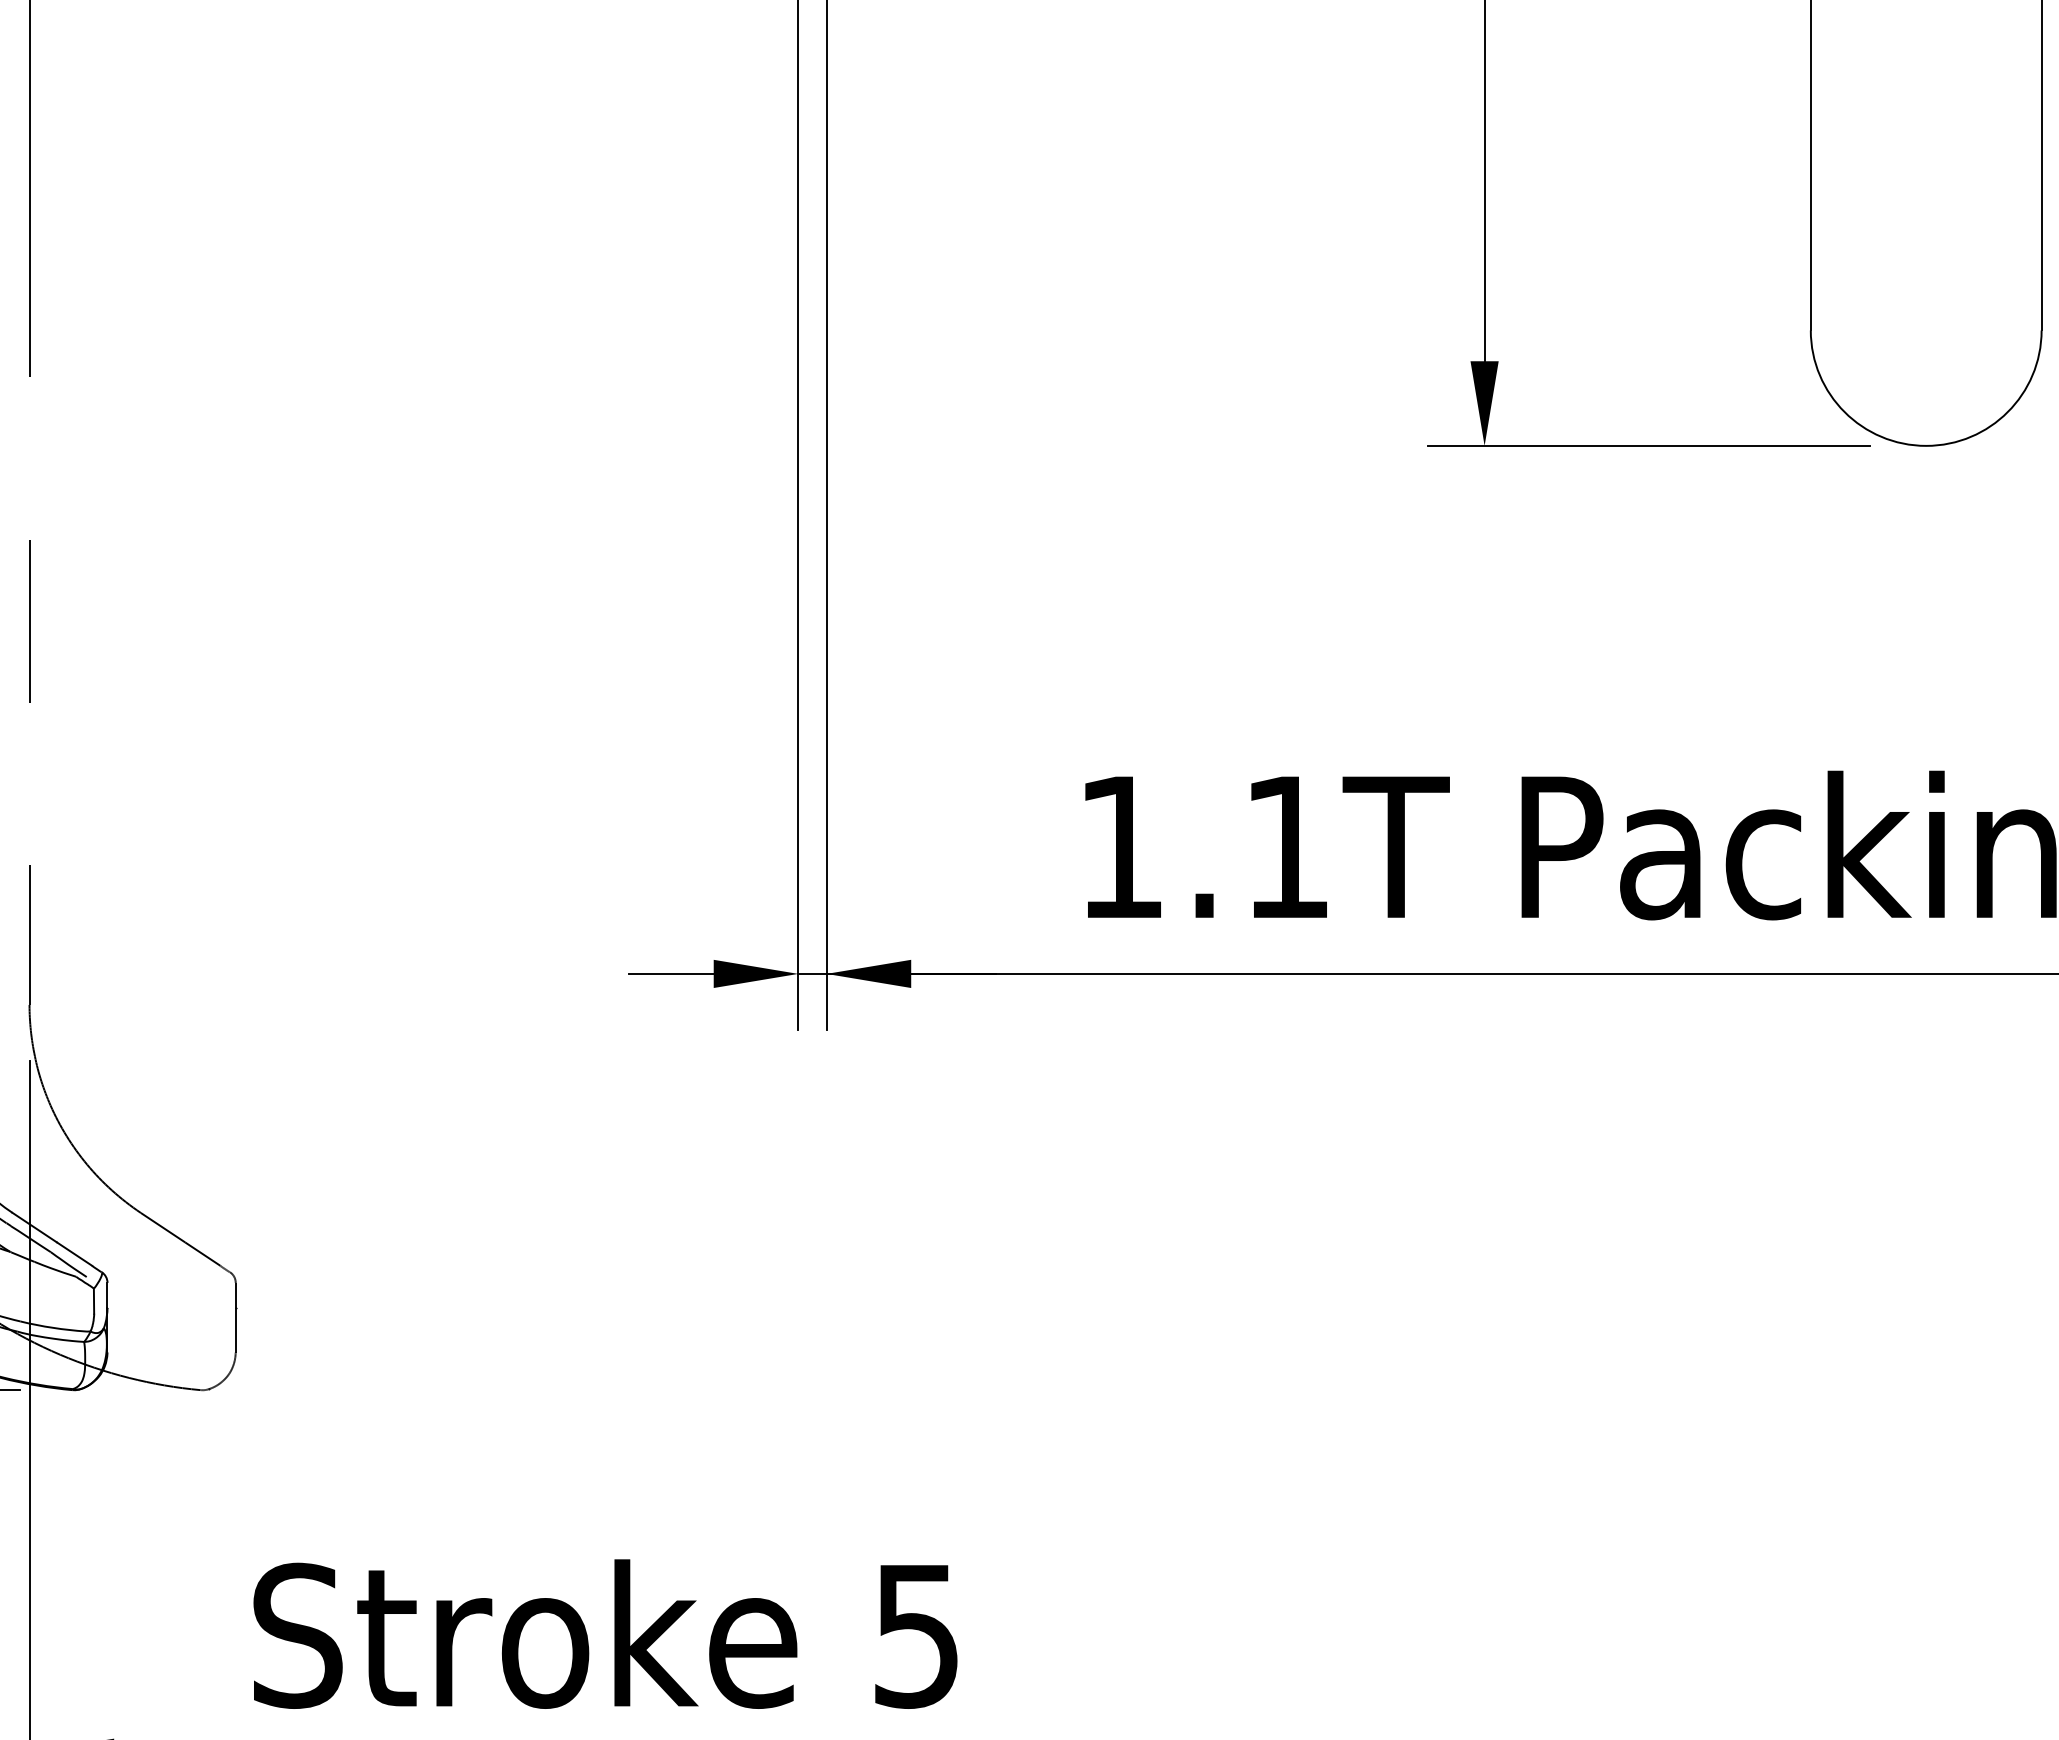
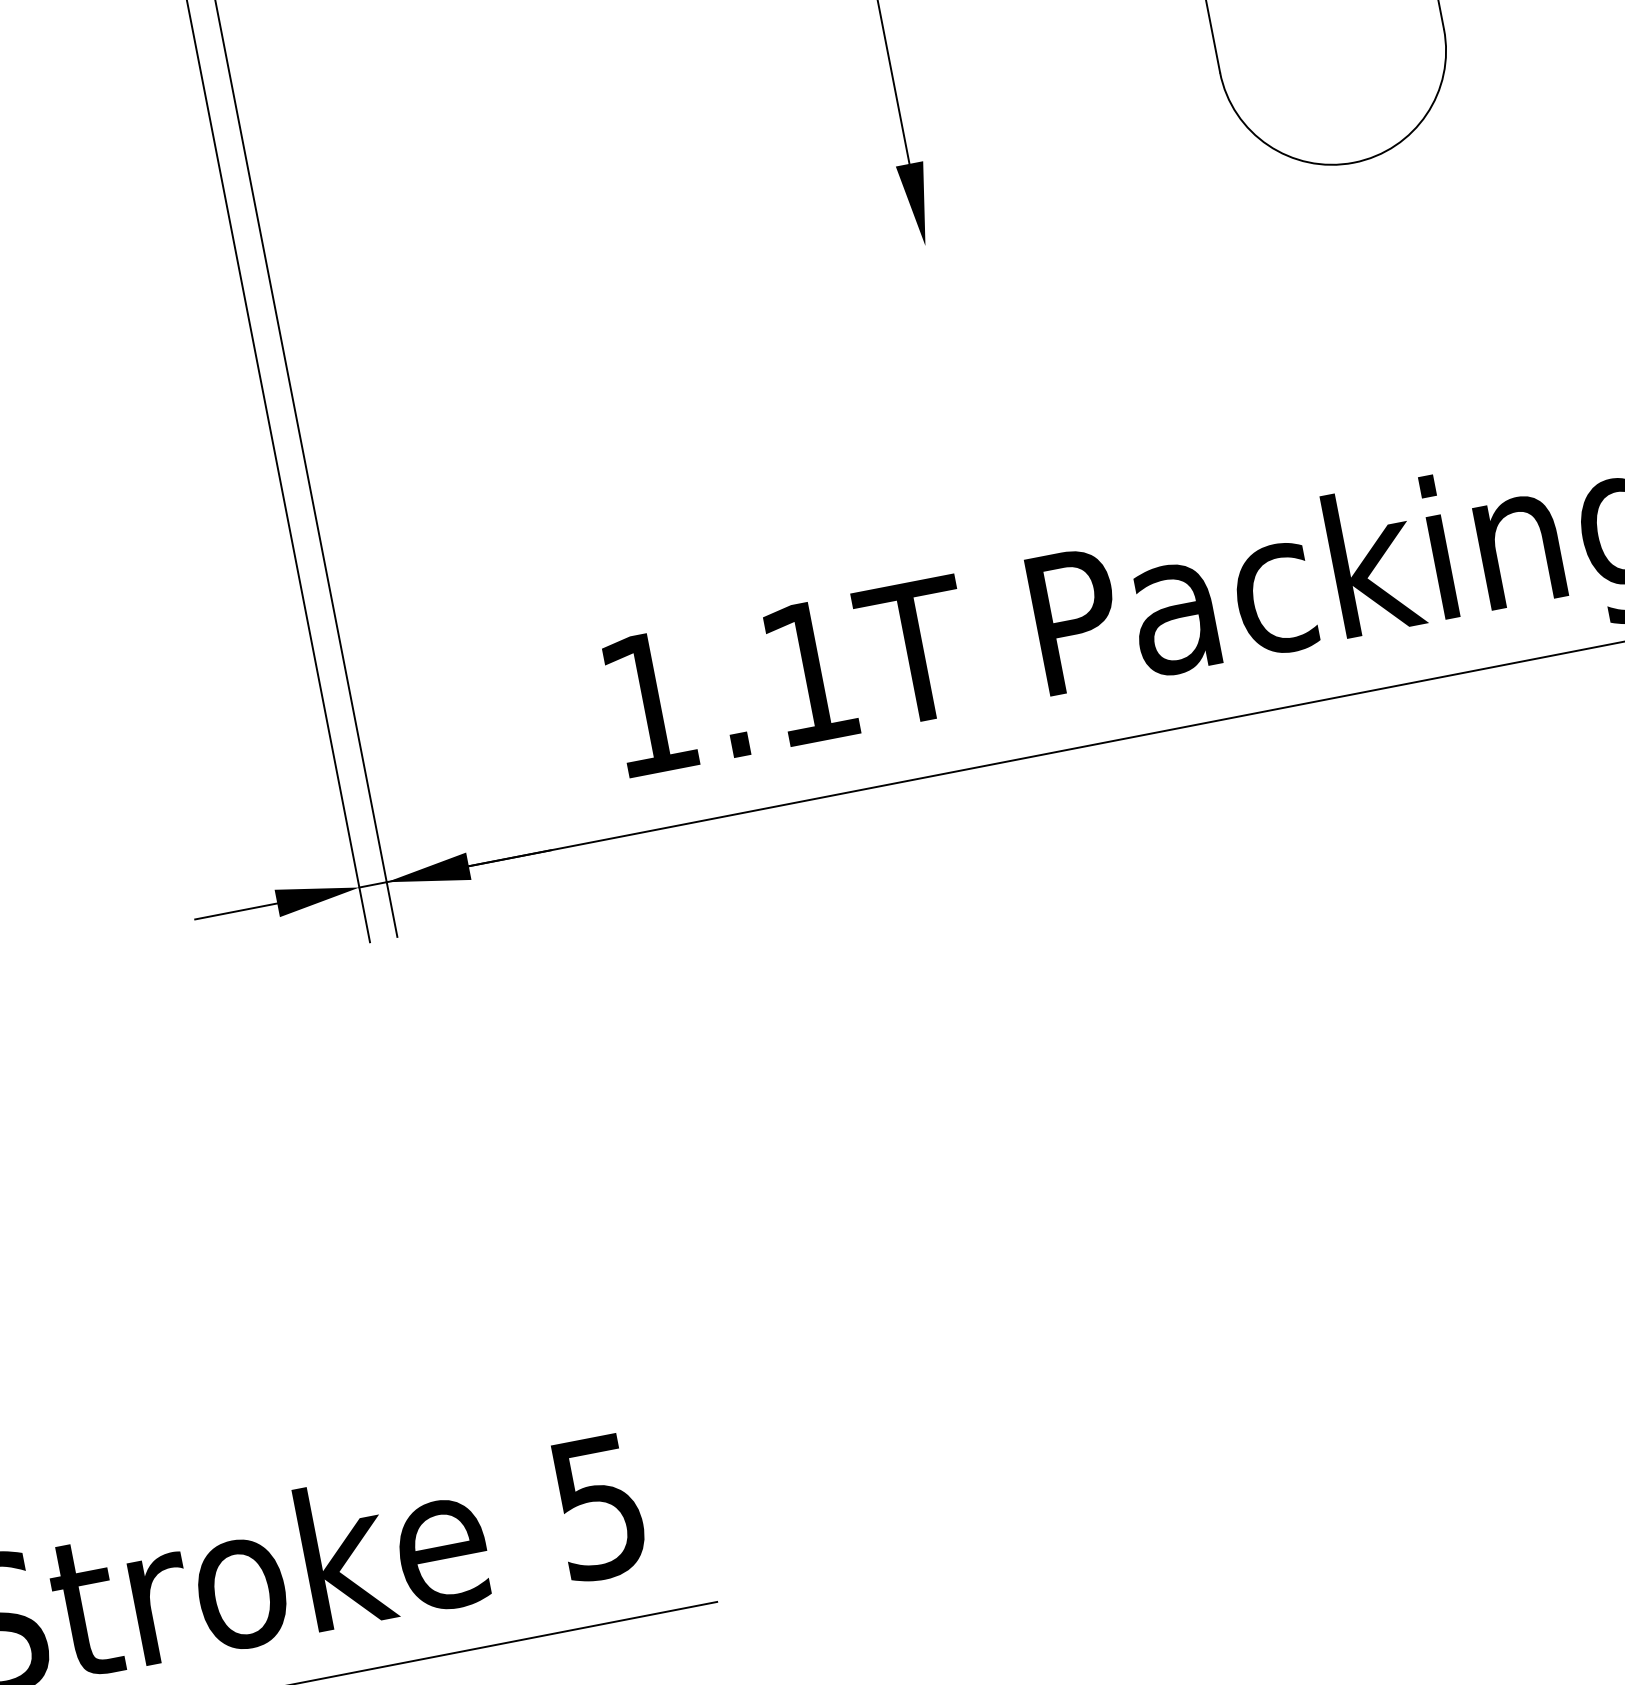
line: (1648, 445) -> (1084, 214), removed

